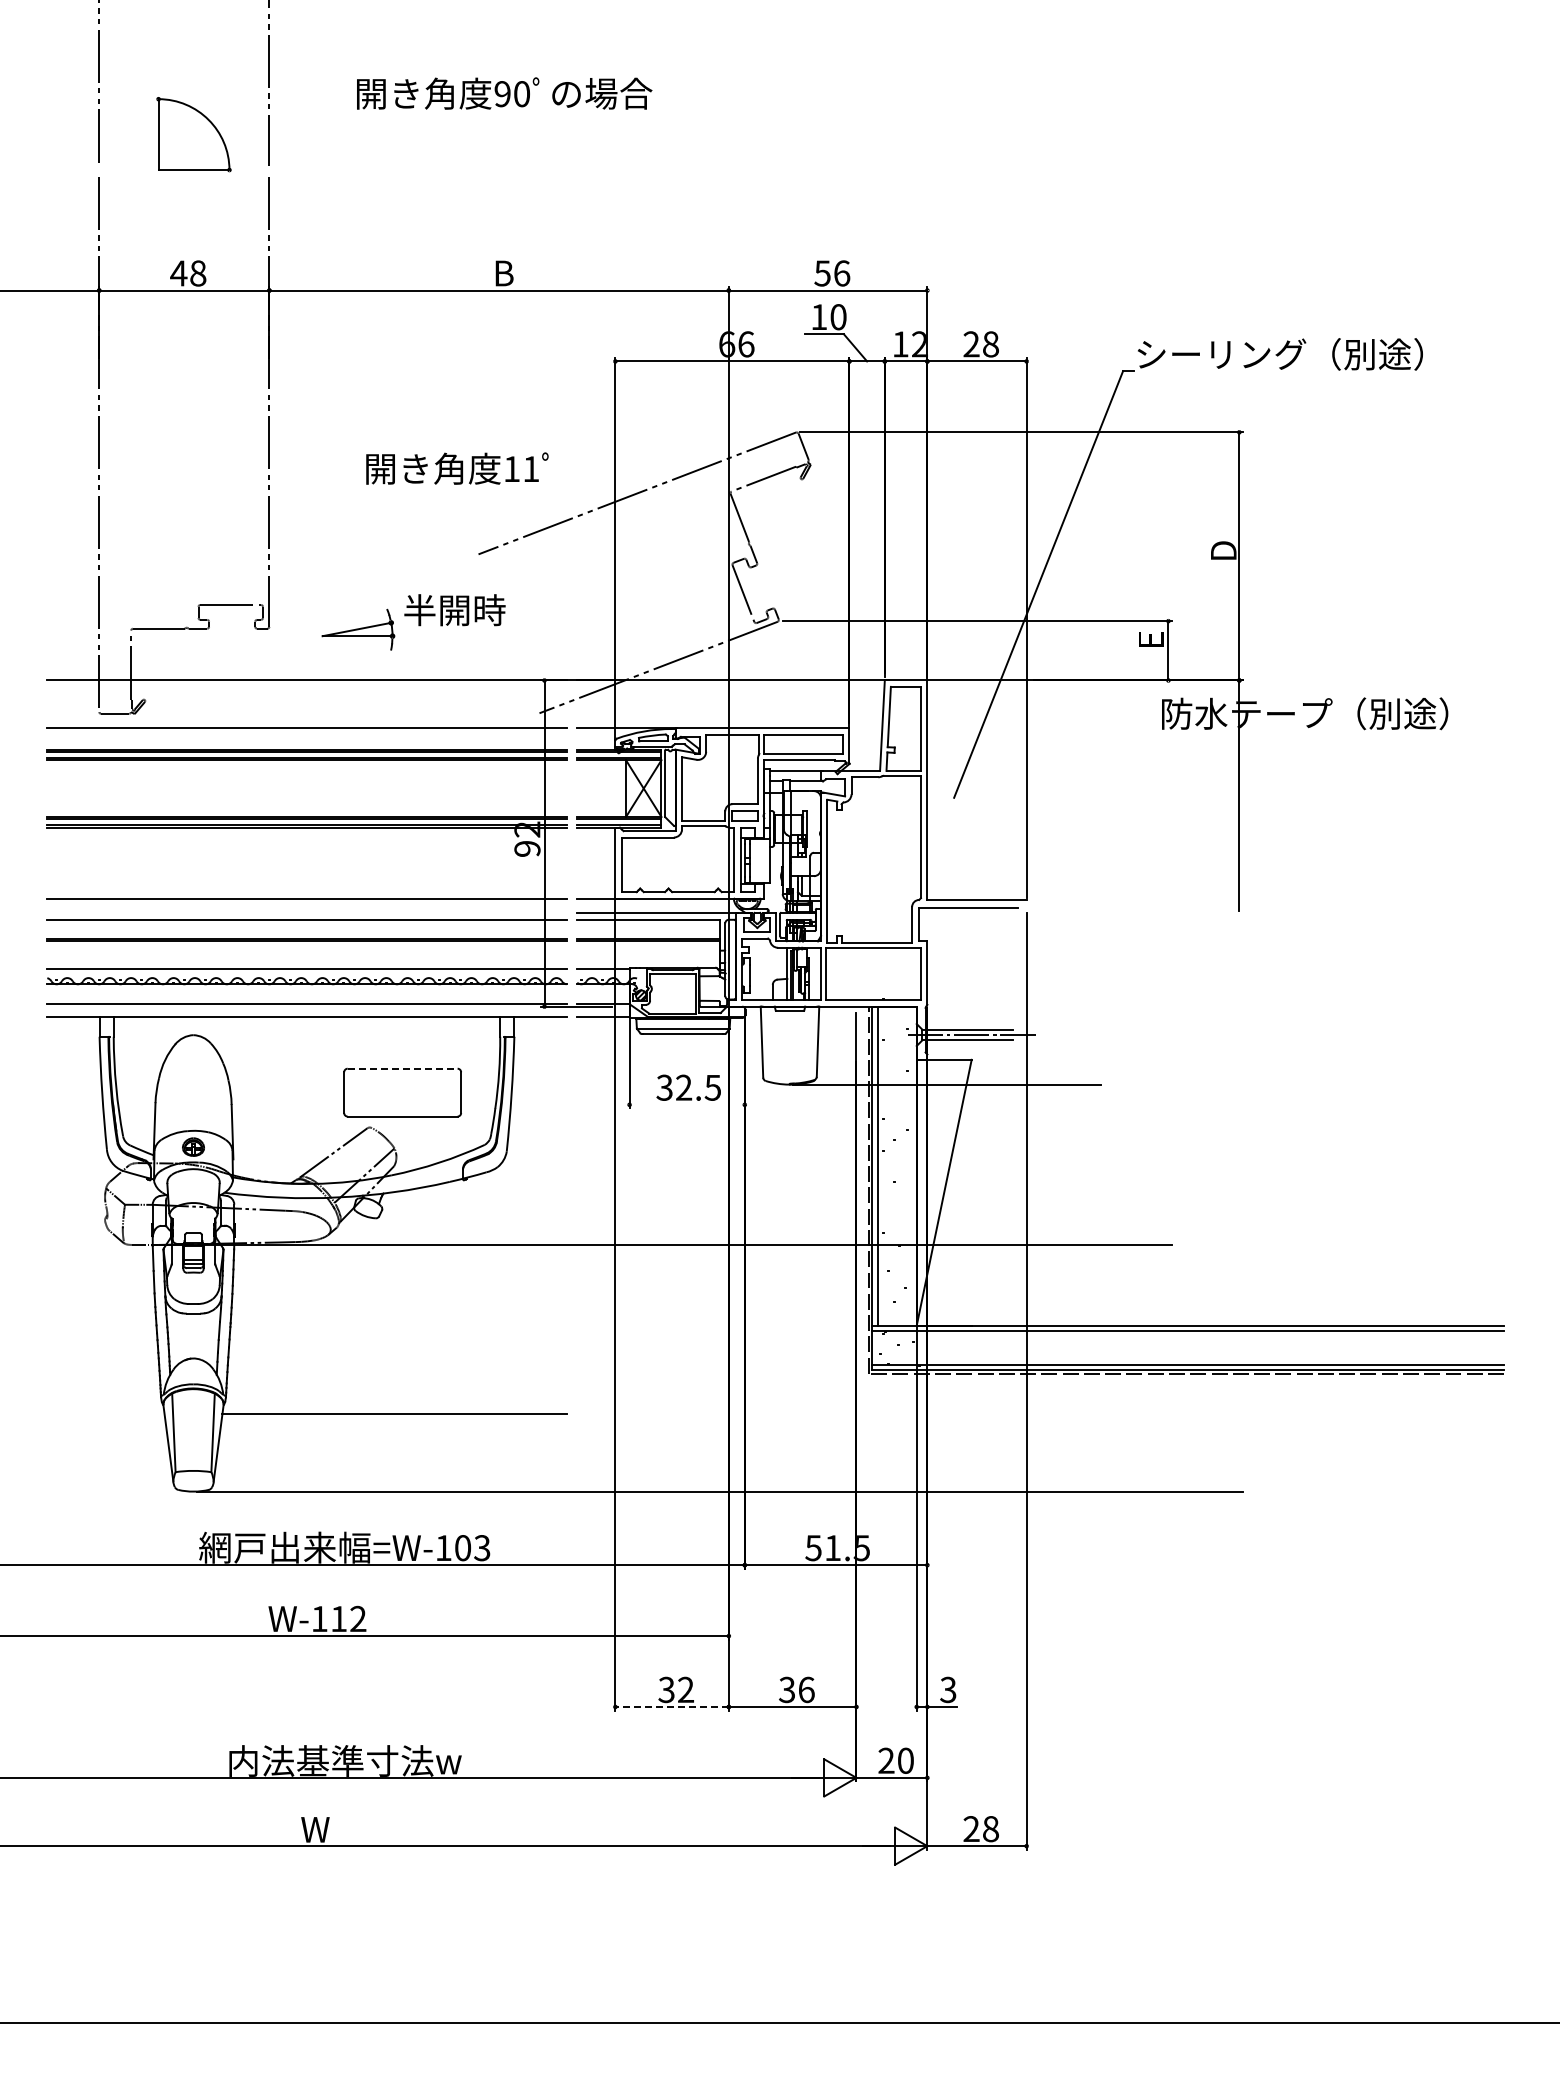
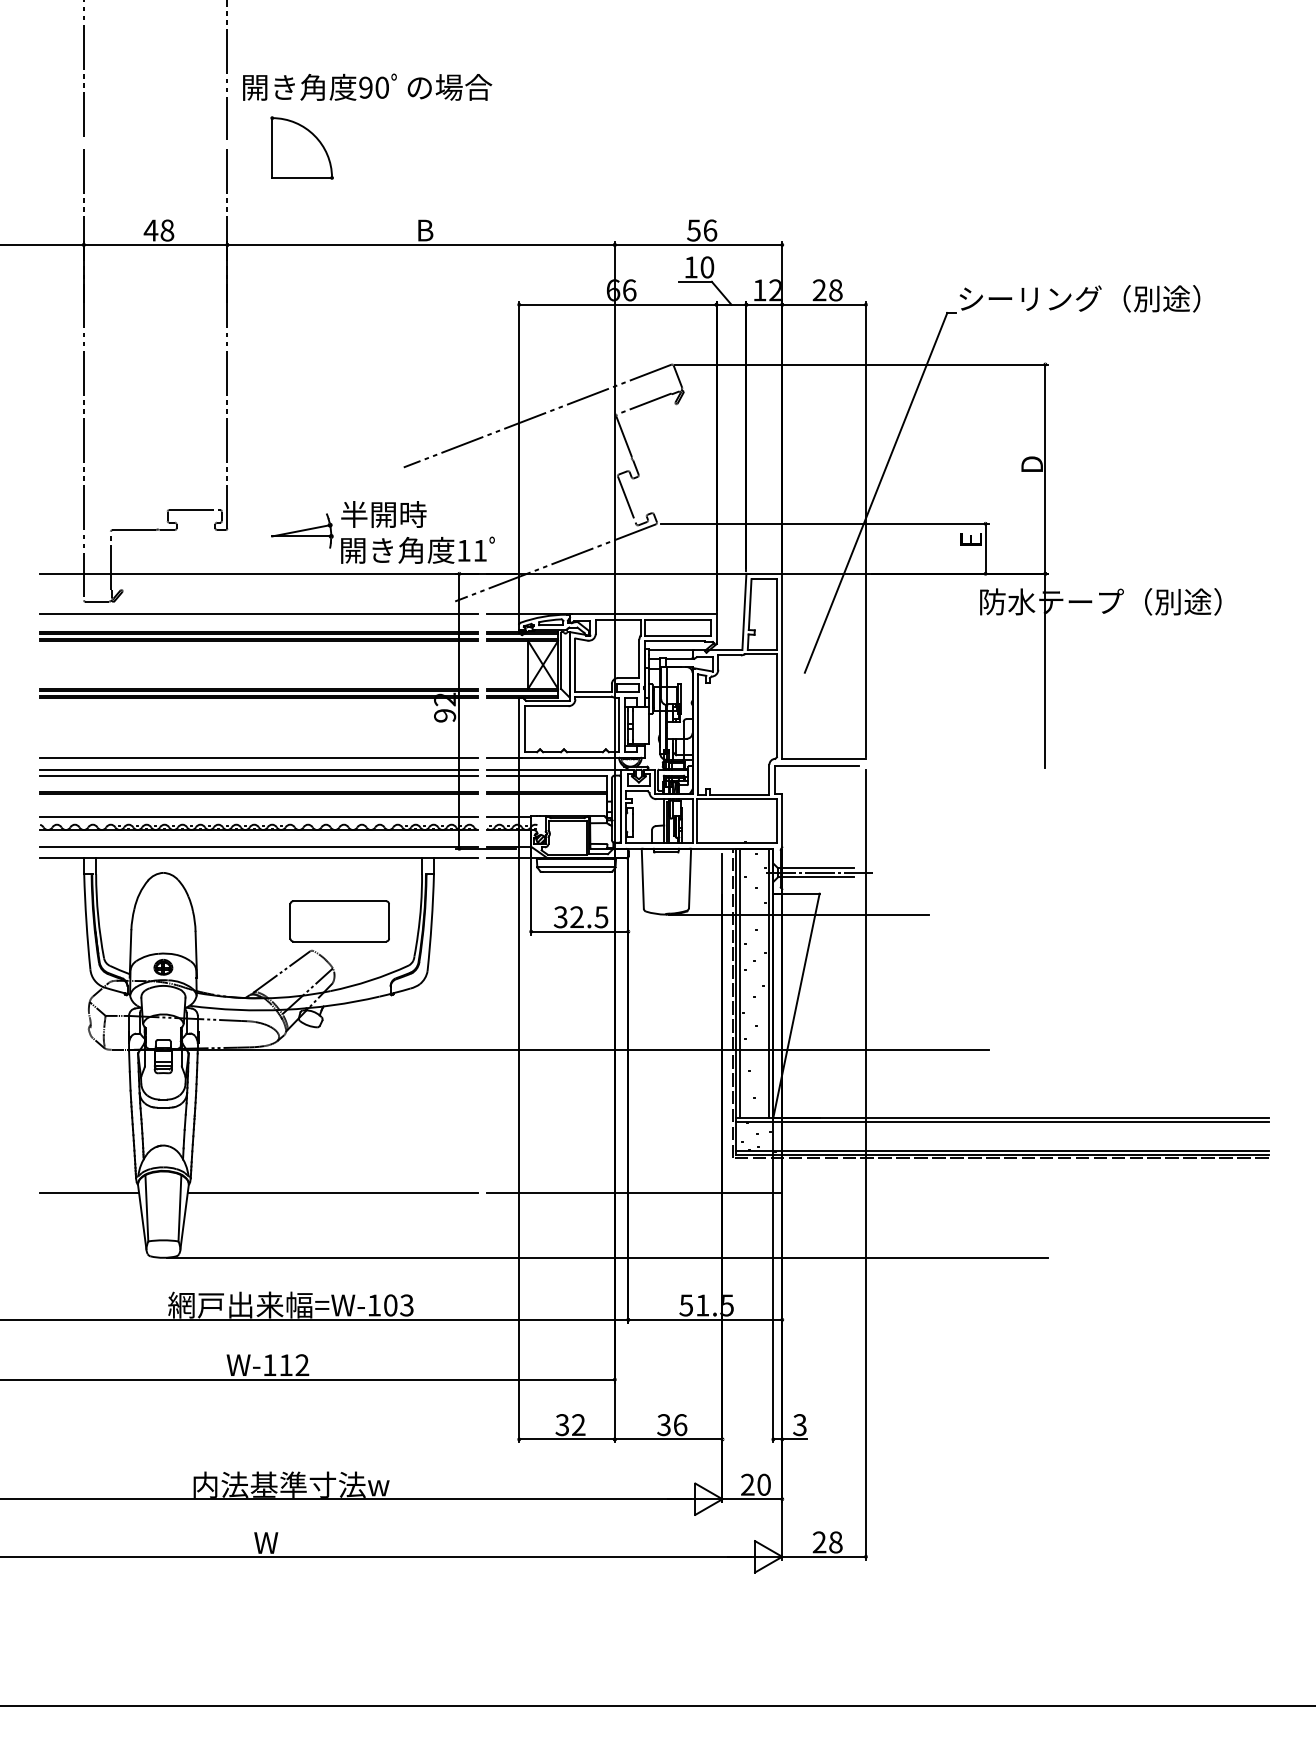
text: (504, 93) -> (367, 87), moved
part: (193, 134) -> (301, 147), moved
text: (457, 468) -> (418, 550), moved
line: (306, 912) -> (258, 769), added
line: (402, 1068) -> (339, 901), dashed -> solid
line: (686, 1104) -> (579, 931), added
line: (911, 1165) -> (768, 982), added
line: (105, 1414) -> (89, 1192), added
line: (752, 1414) -> (634, 1192), added
line: (672, 1706) -> (567, 1439), dashed -> solid

